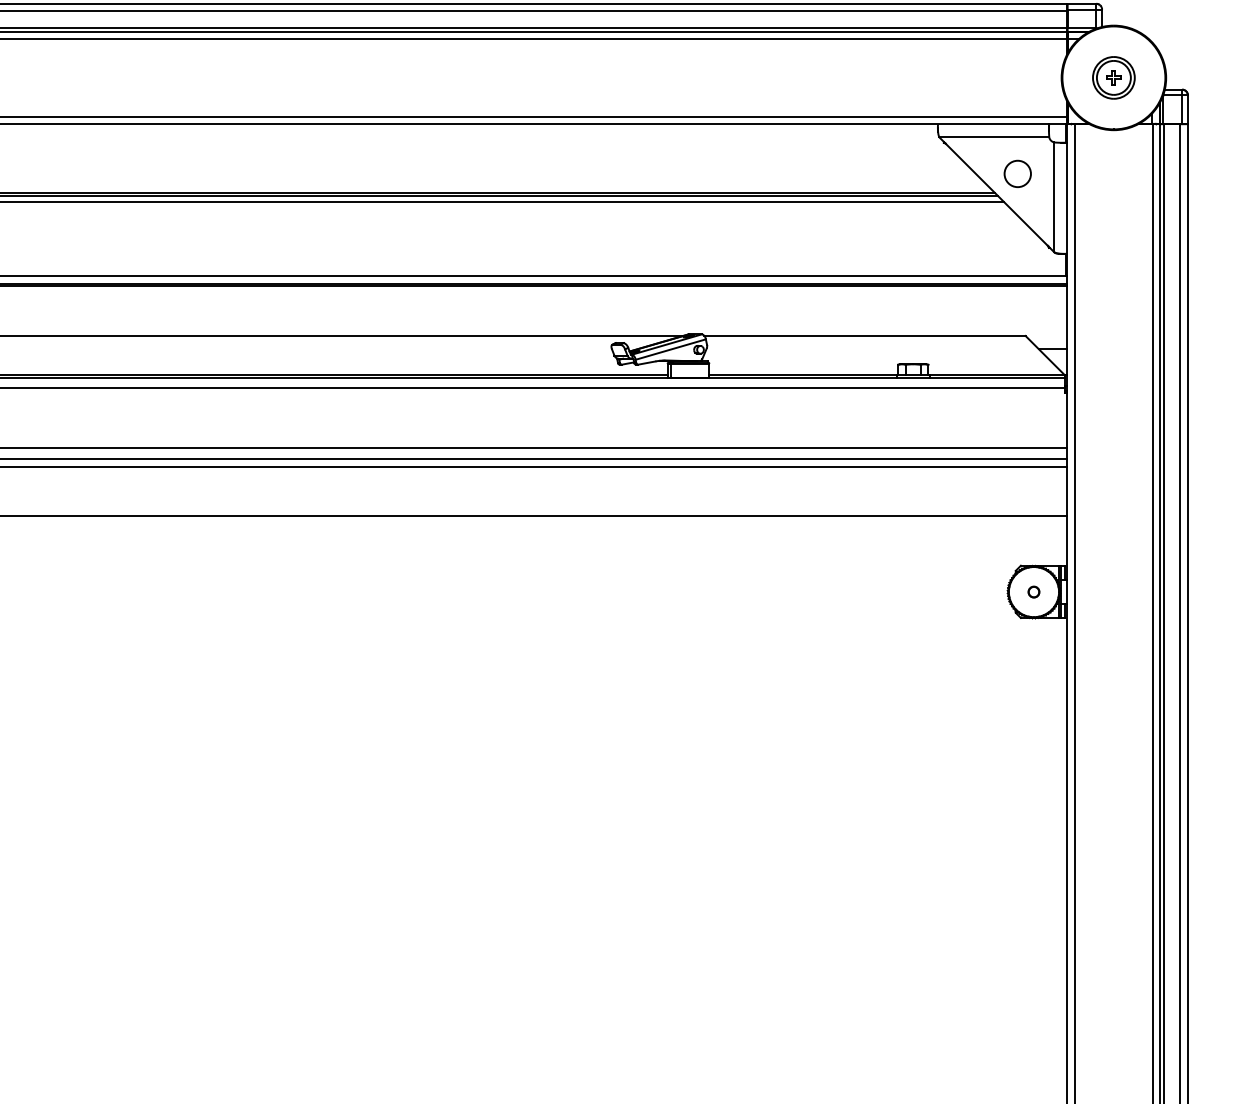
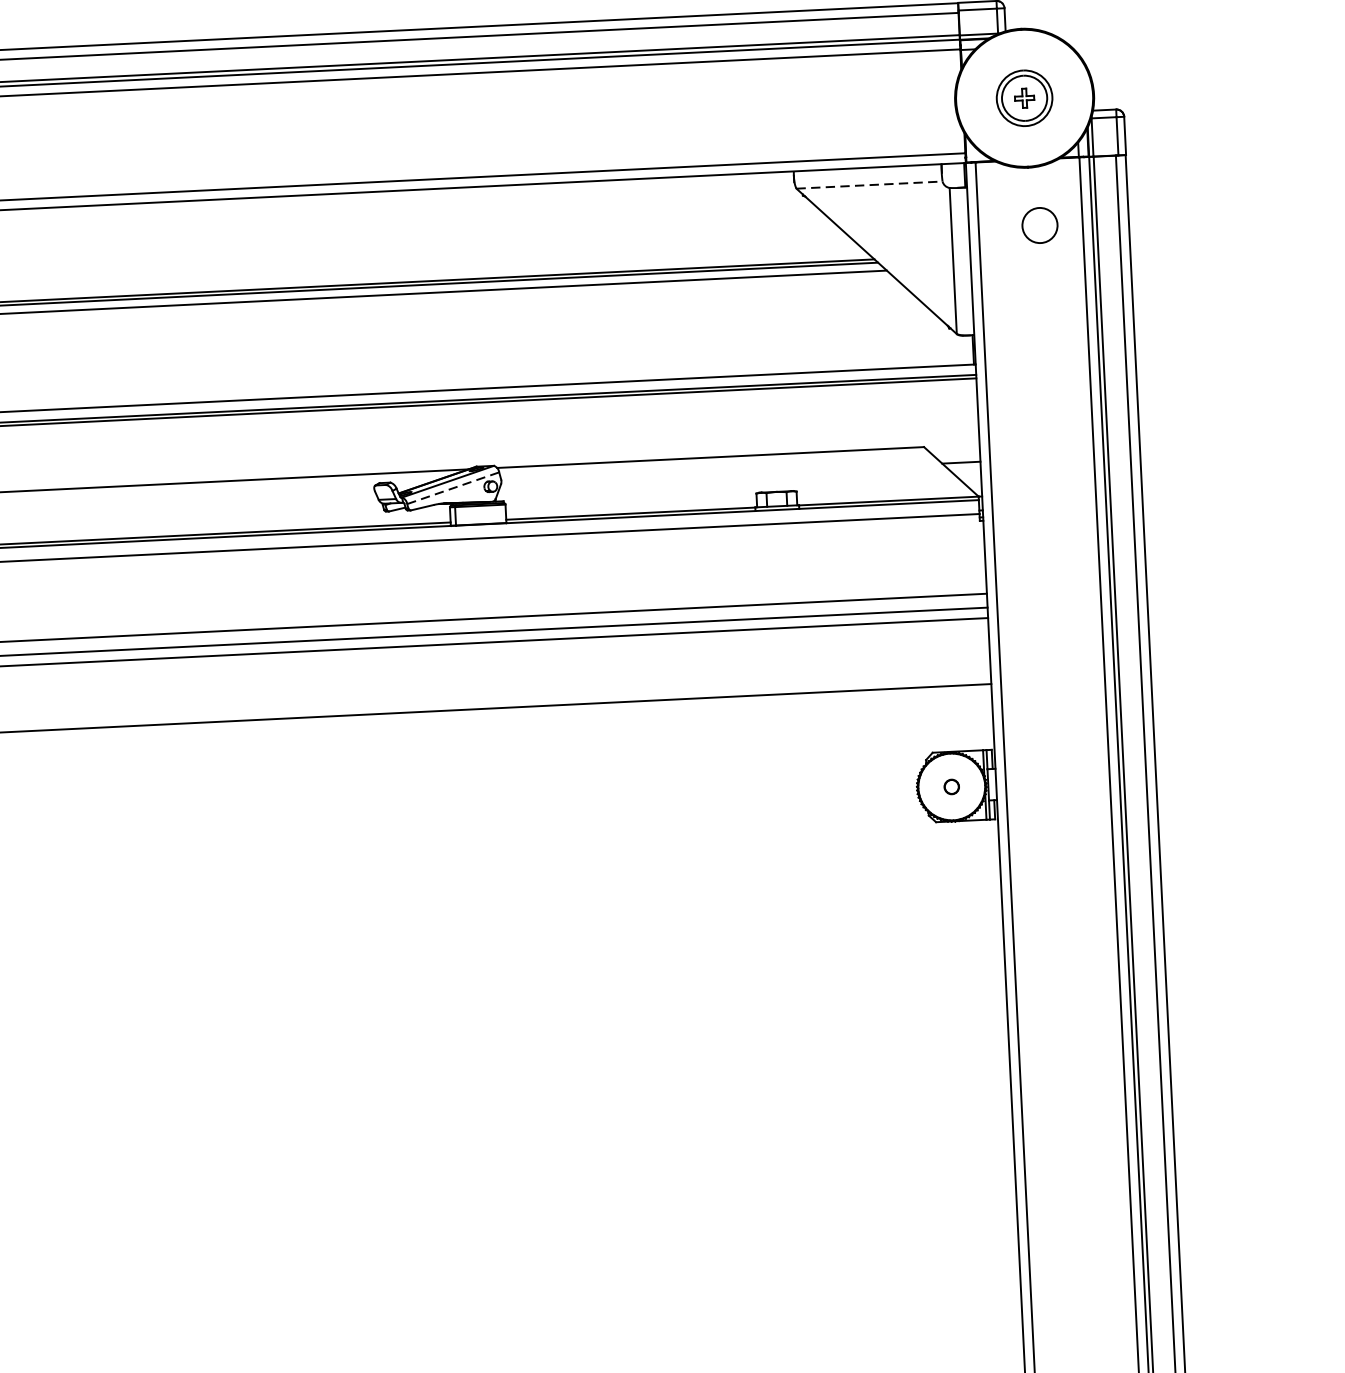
line: (994, 137) -> (869, 185), solid -> dashed
circle: (1017, 173) -> (1039, 224), moved
line: (670, 349) -> (452, 488), solid -> dashed

